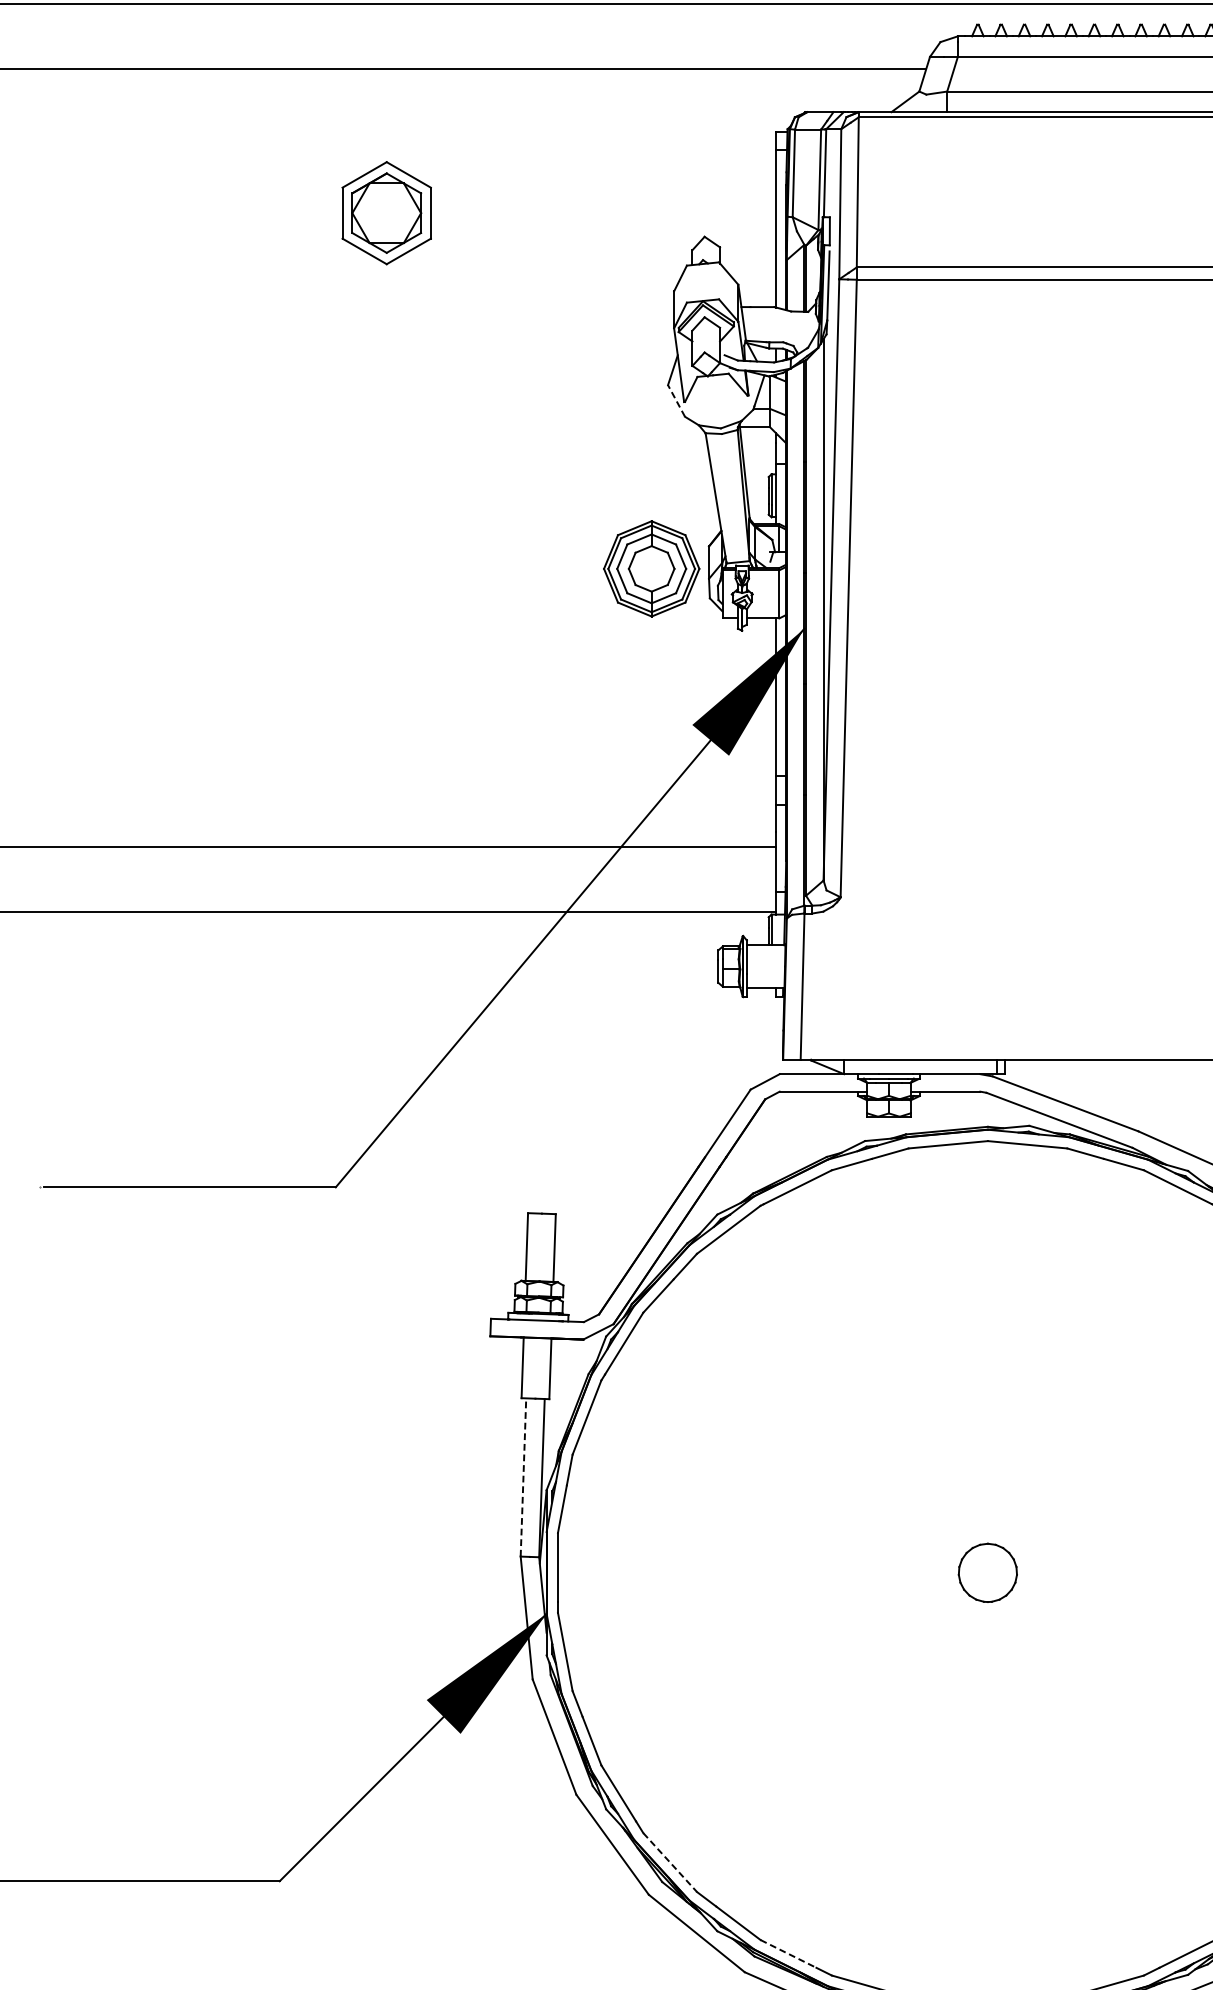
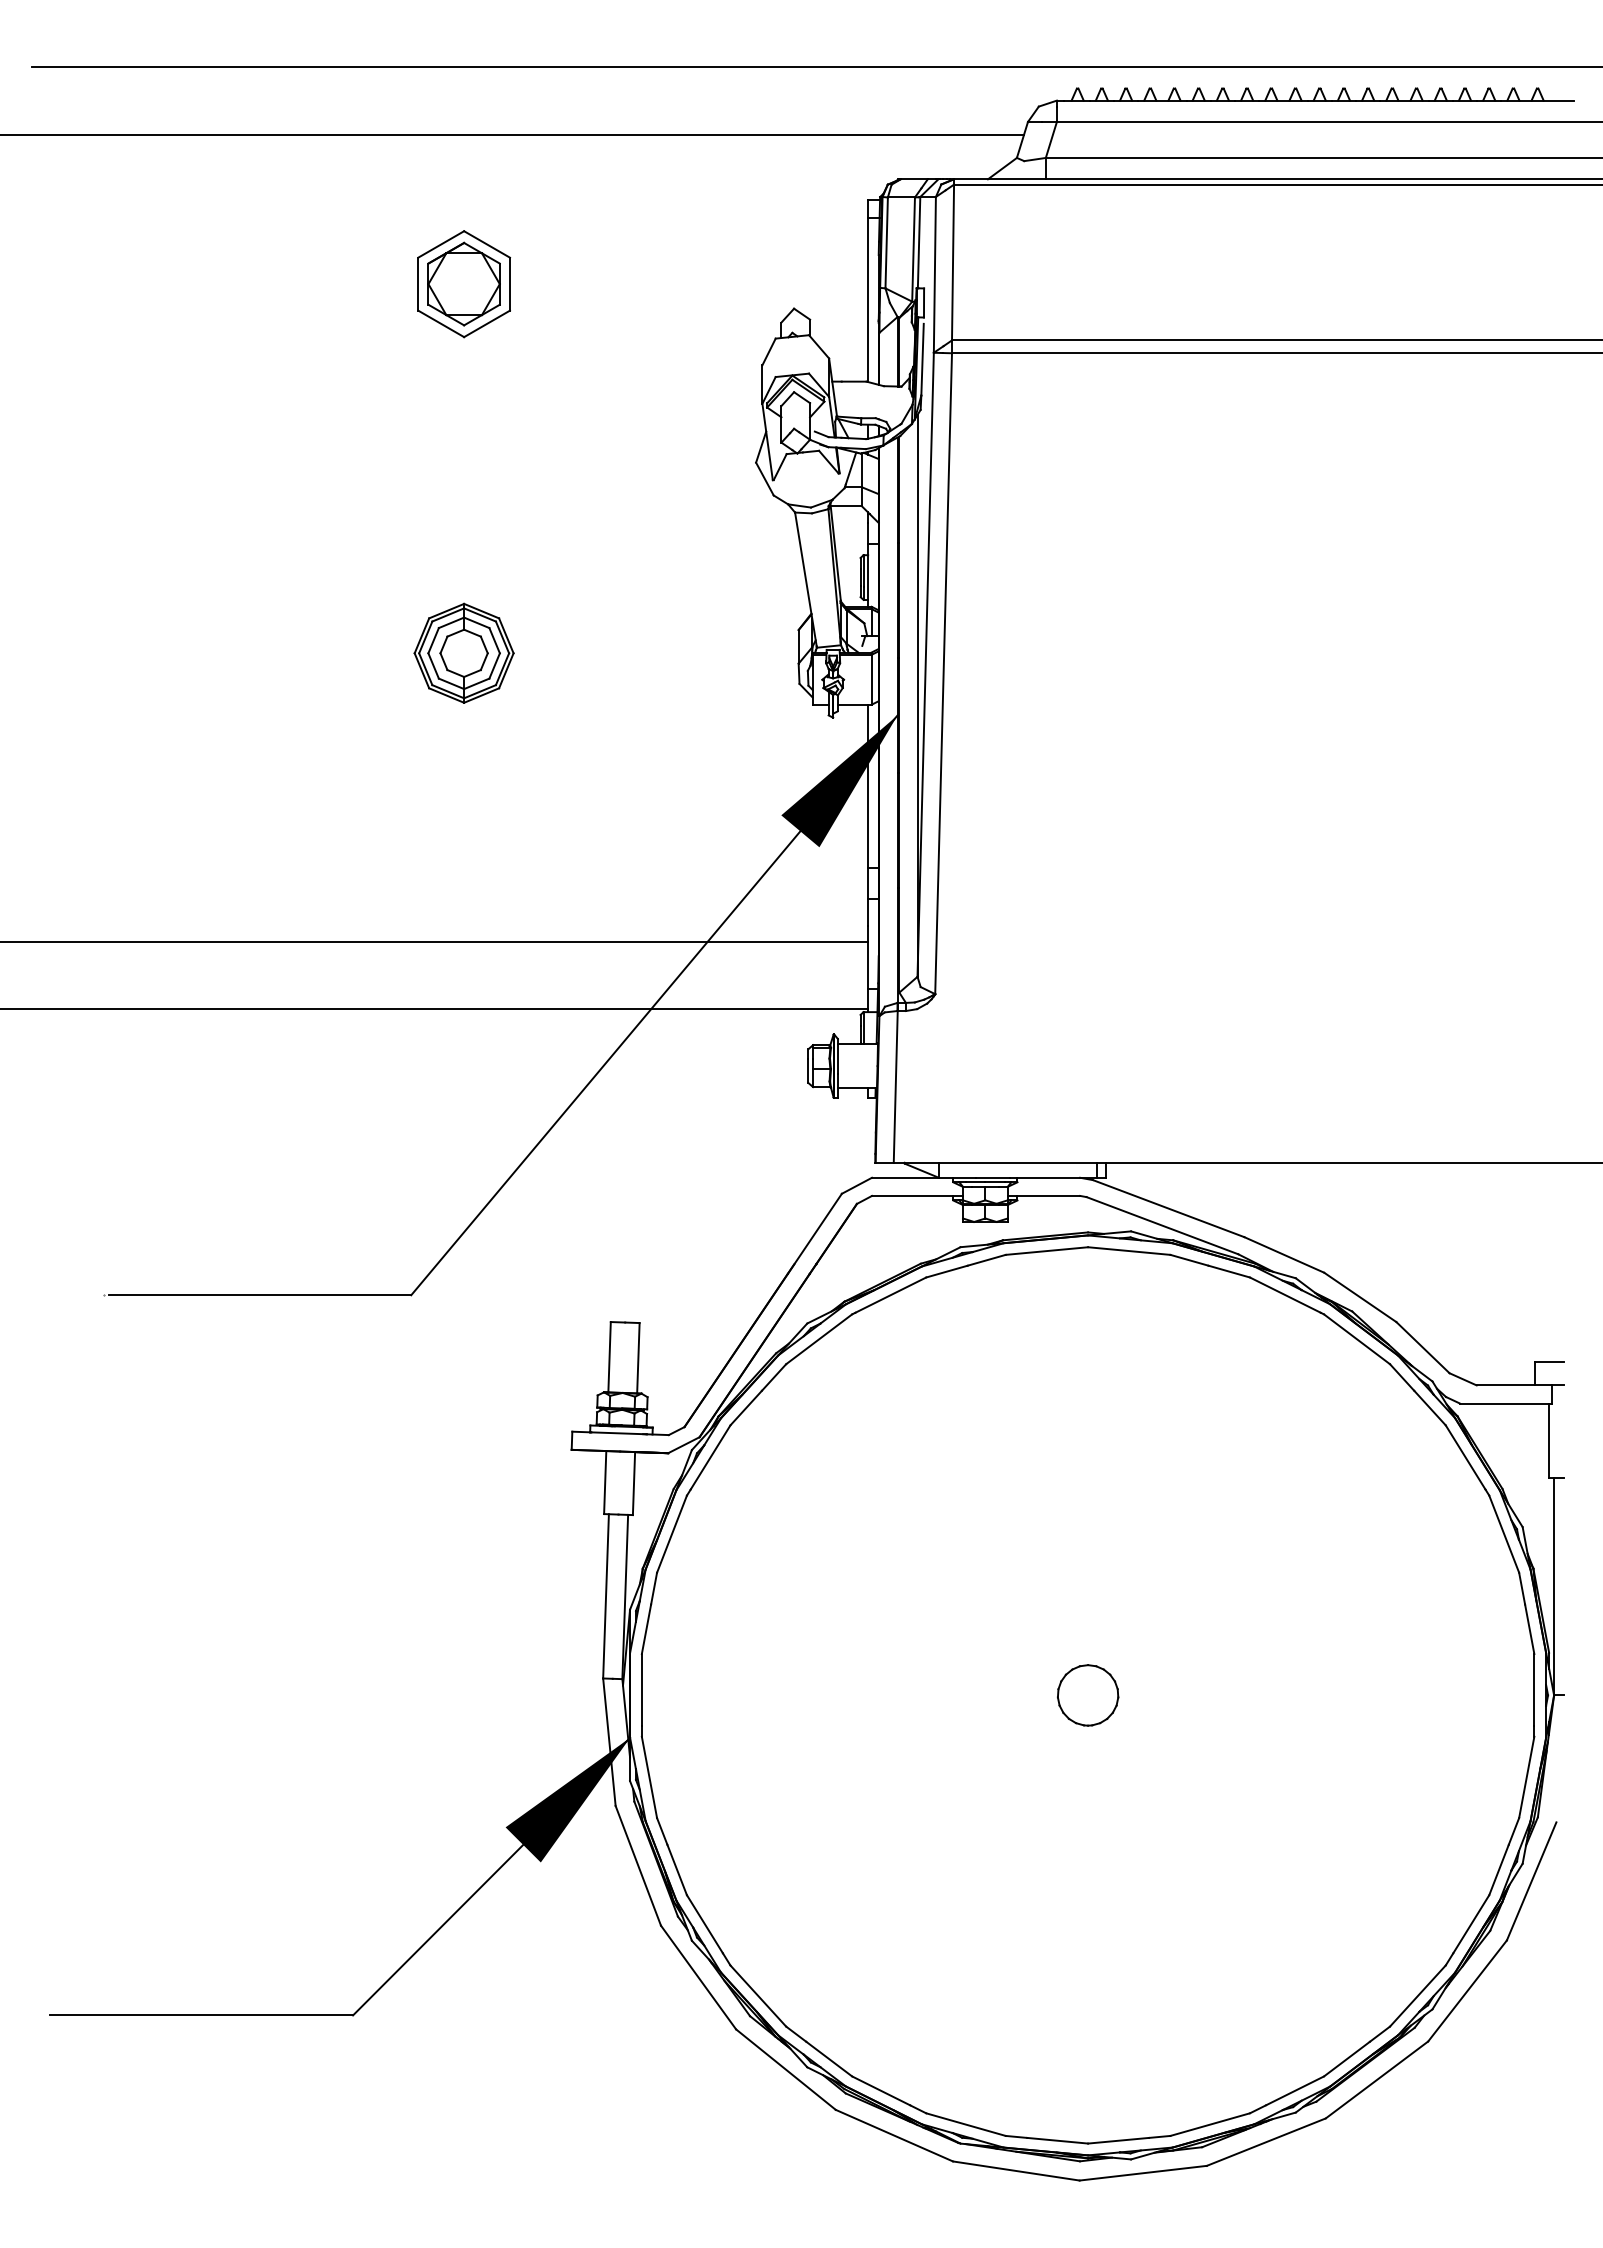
line: (676, 401) -> (764, 479), dashed -> solid
part: (651, 568) -> (463, 652), moved
line: (523, 1476) -> (606, 1595), dashed -> solid
line: (670, 1863) -> (758, 1996), dashed -> solid
line: (788, 1954) -> (881, 2091), dashed -> solid

